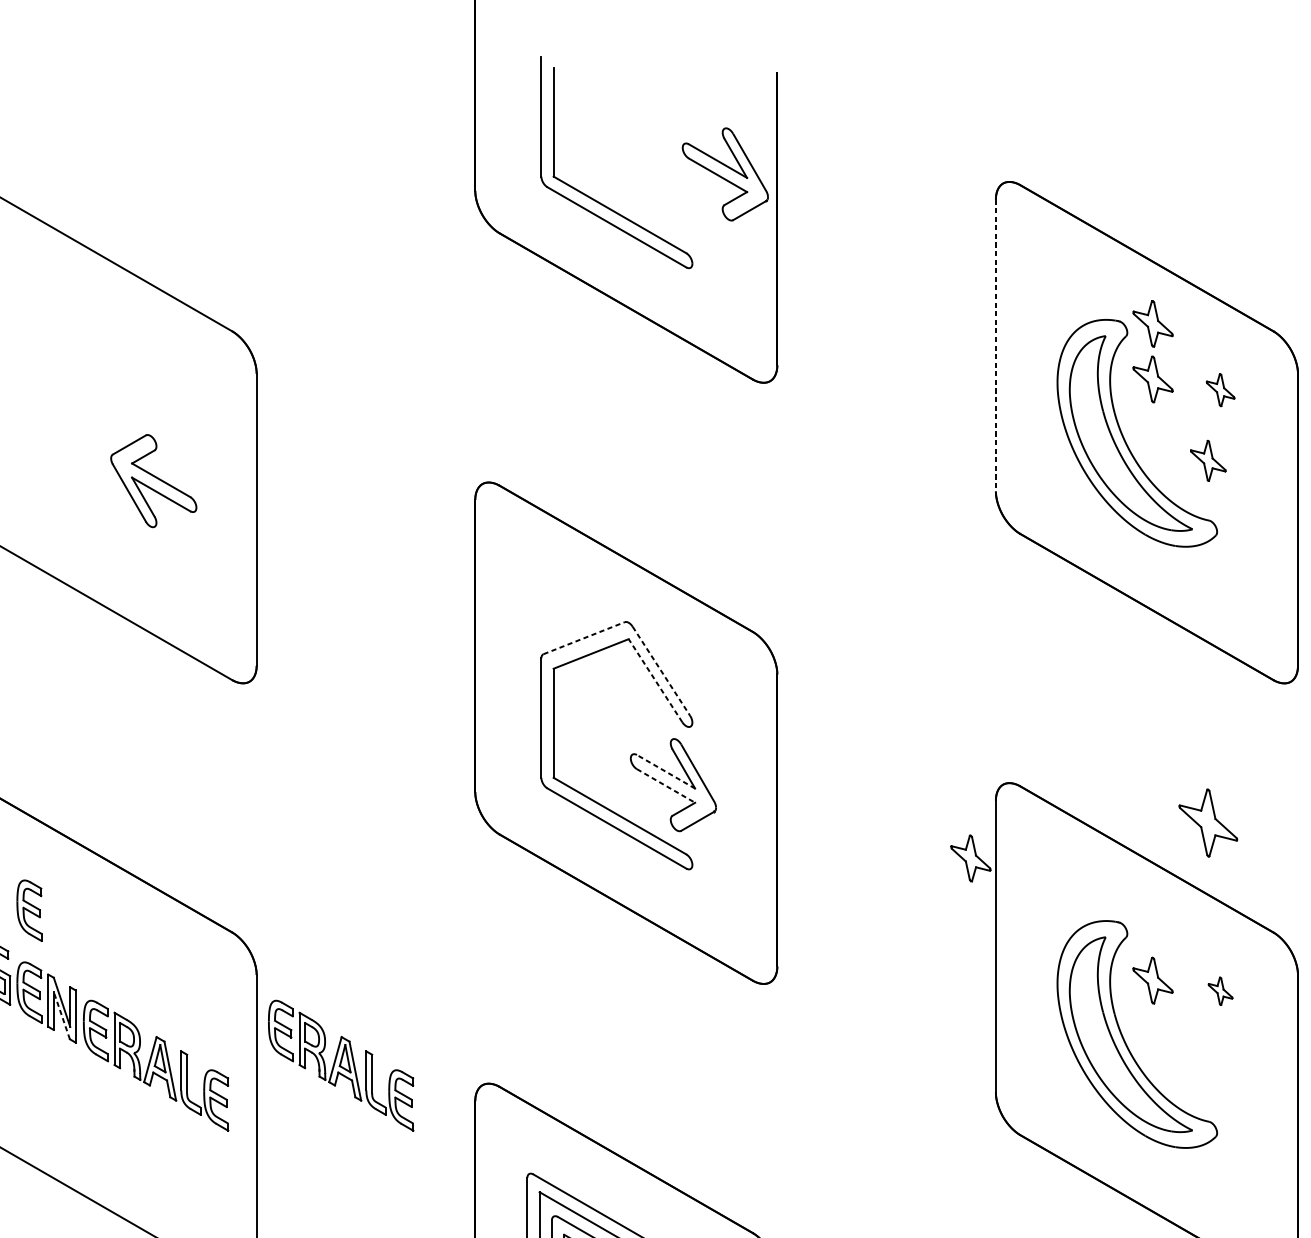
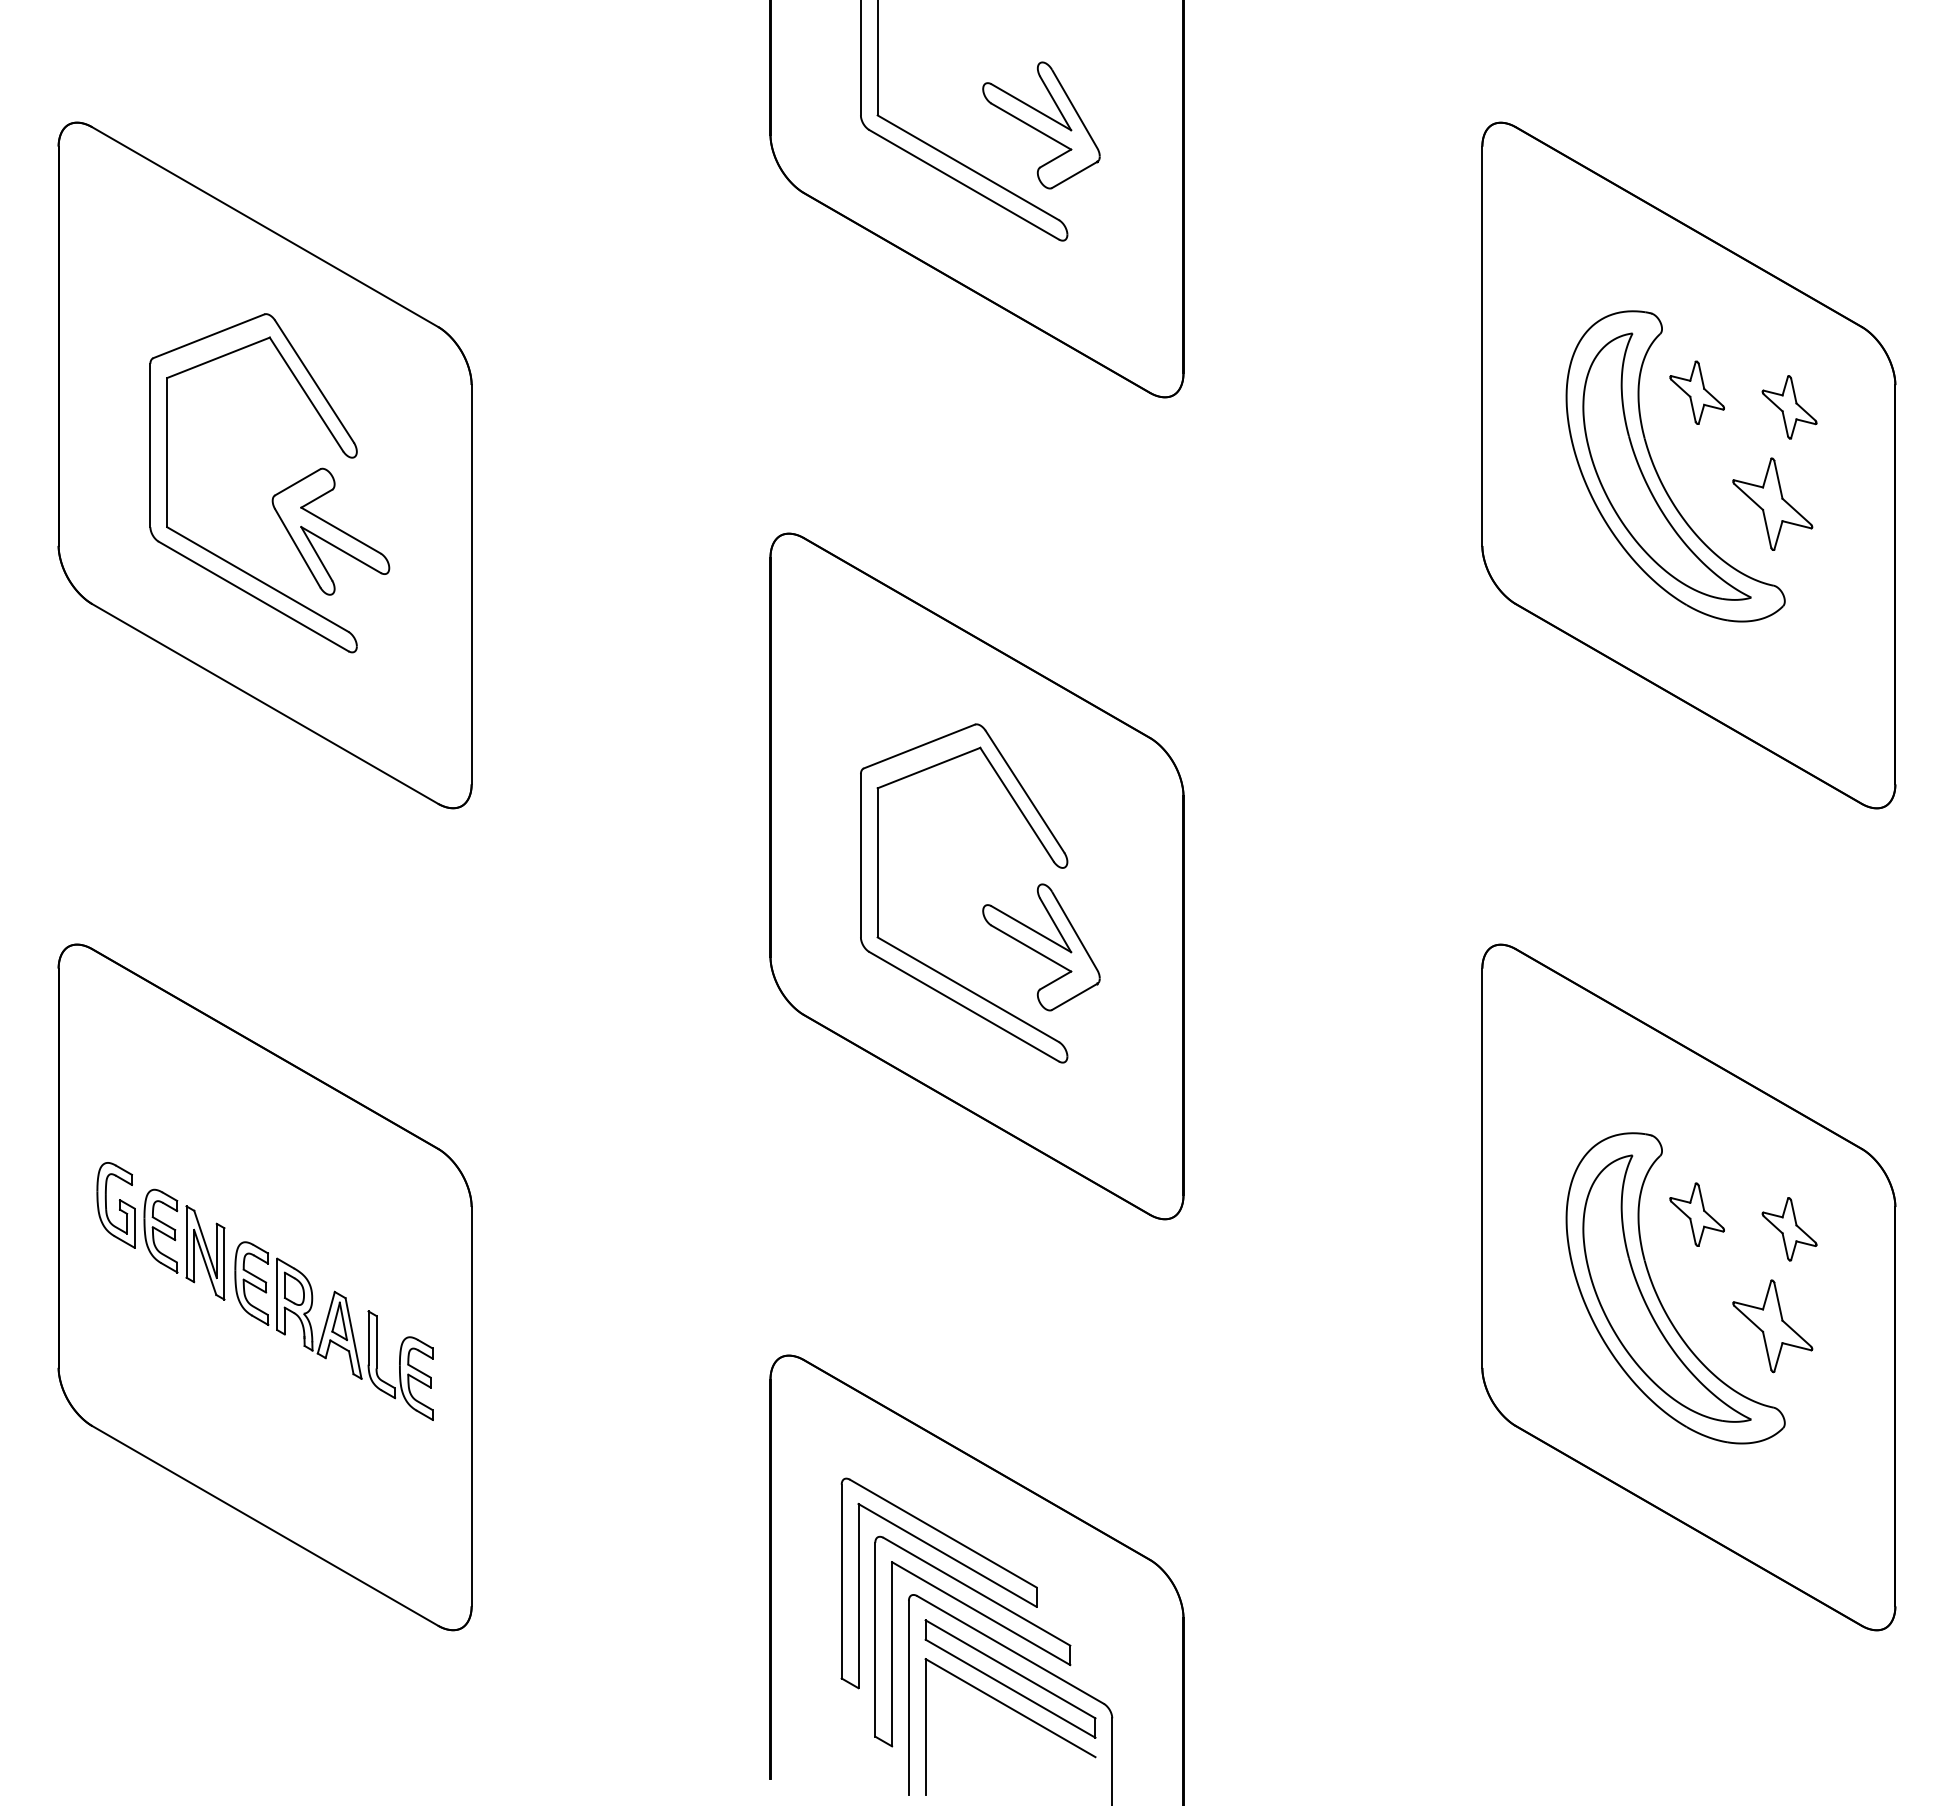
part: (725, 174) -> (1041, 125), moved
part: (1152, 323) -> (1696, 316), removed
line: (996, 345) -> (1482, 346), dashed -> solid
part: (1220, 390) -> (1789, 407), size x1.43
part: (1208, 460) -> (1772, 503), size x1.67
part: (67, 496) -> (213, 552), added
line: (584, 638) -> (919, 746), dashed -> solid
line: (661, 671) -> (1025, 791), dashed -> solid
line: (655, 680) -> (1016, 804), dashed -> solid
line: (666, 772) -> (1031, 929), dashed -> solid
line: (666, 785) -> (1031, 948), dashed -> solid
part: (1208, 823) -> (1772, 1326), moved
part: (970, 858) -> (1447, 1047), removed
part: (29, 910) -> (160, 1118), removed
part: (1220, 991) -> (1789, 1229), size x1.67
line: (62, 1014) -> (205, 1261), dashed -> solid
part: (340, 1065) -> (586, 1330), removed

